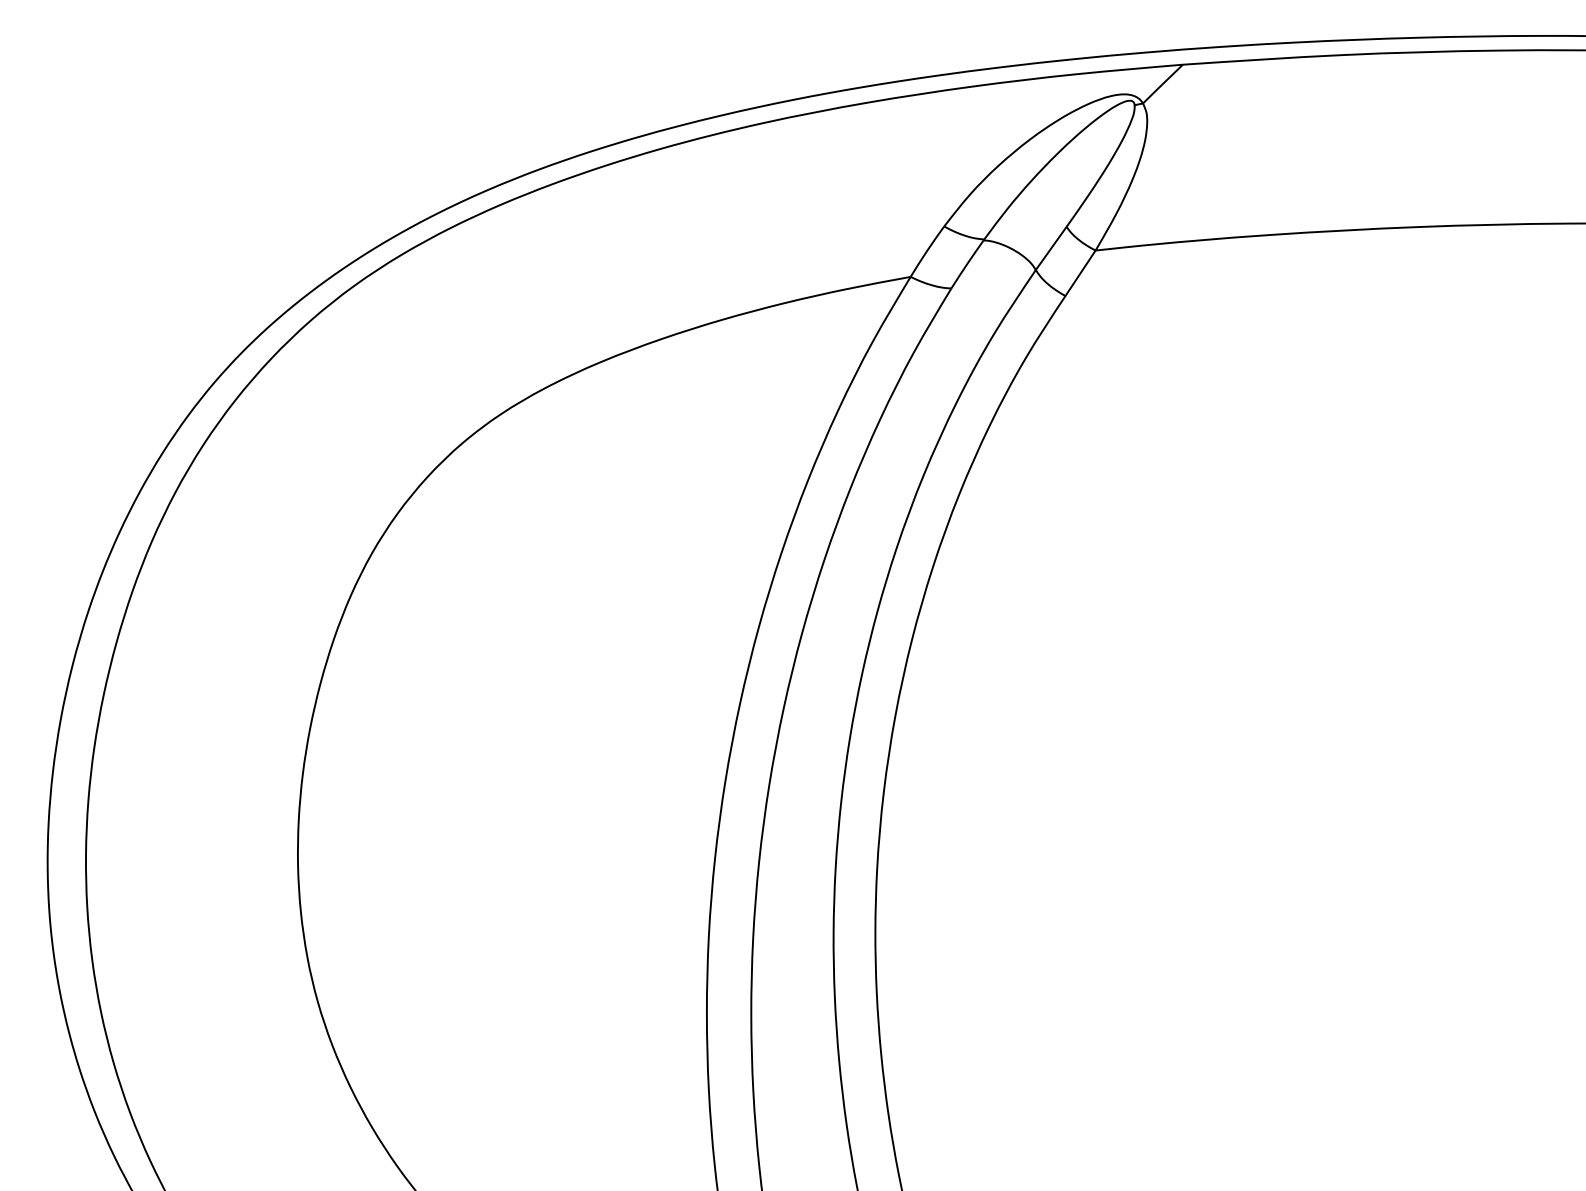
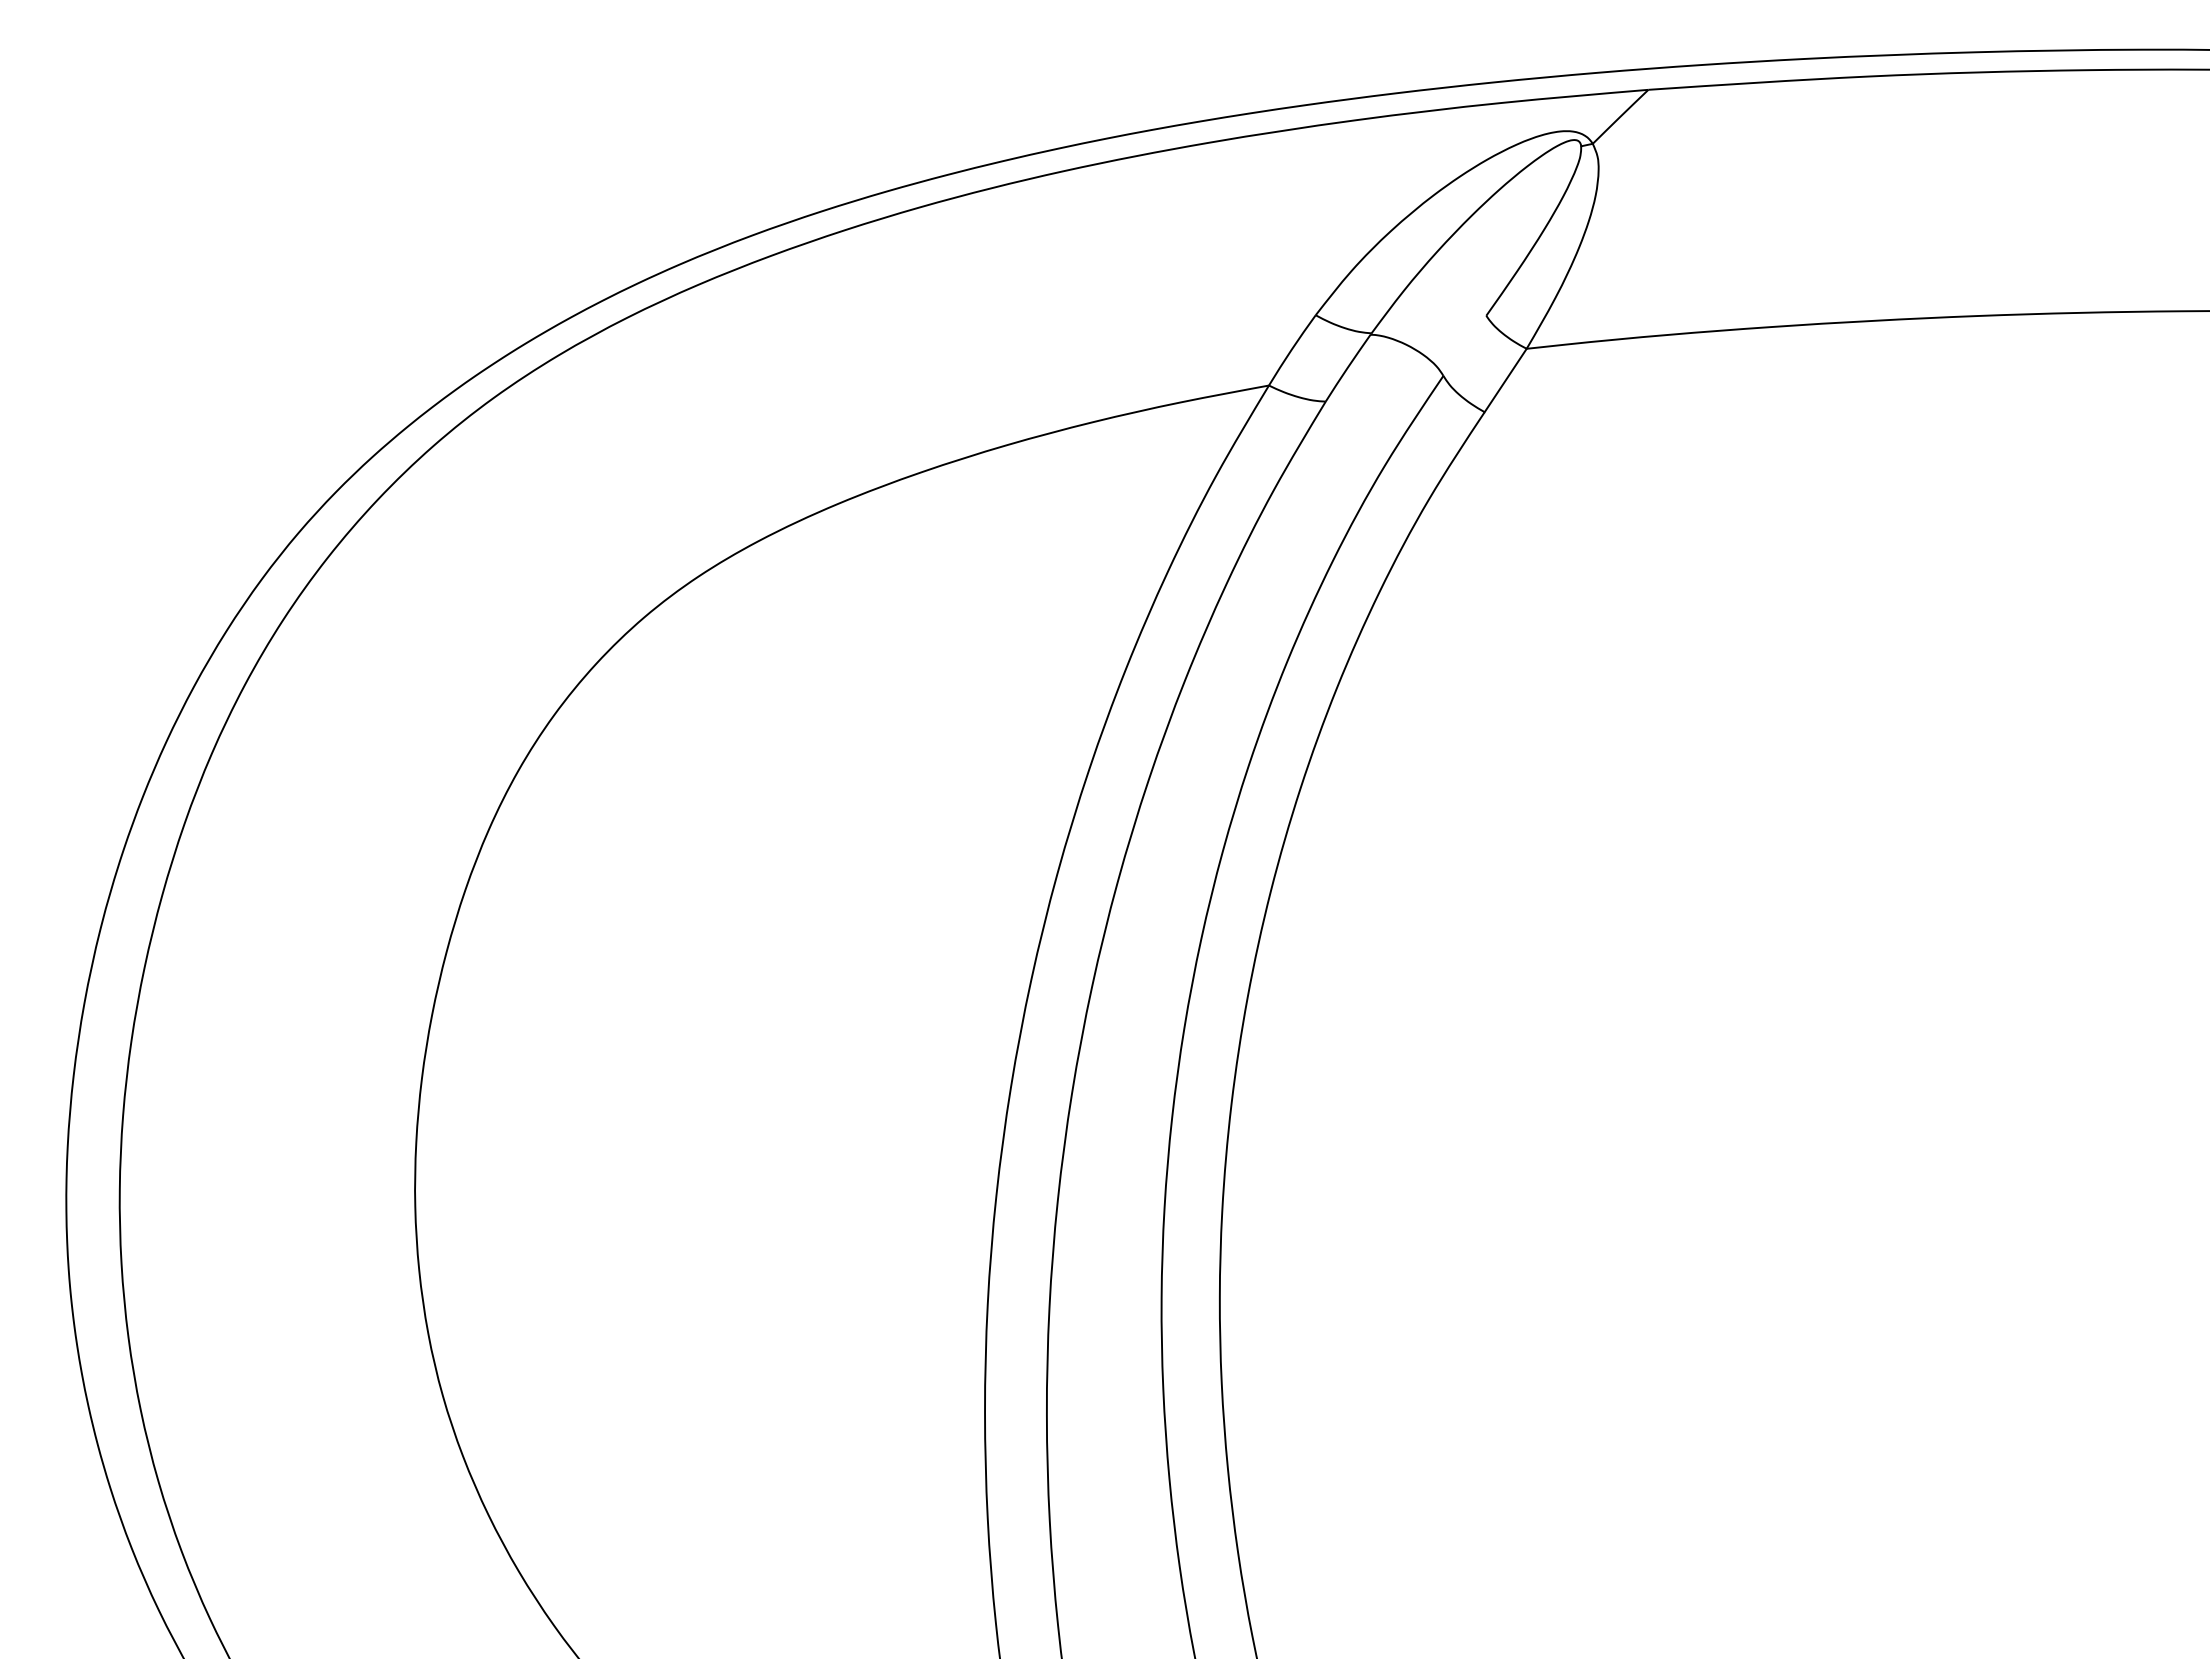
line: (1050, 248) -> (1464, 345), removed

